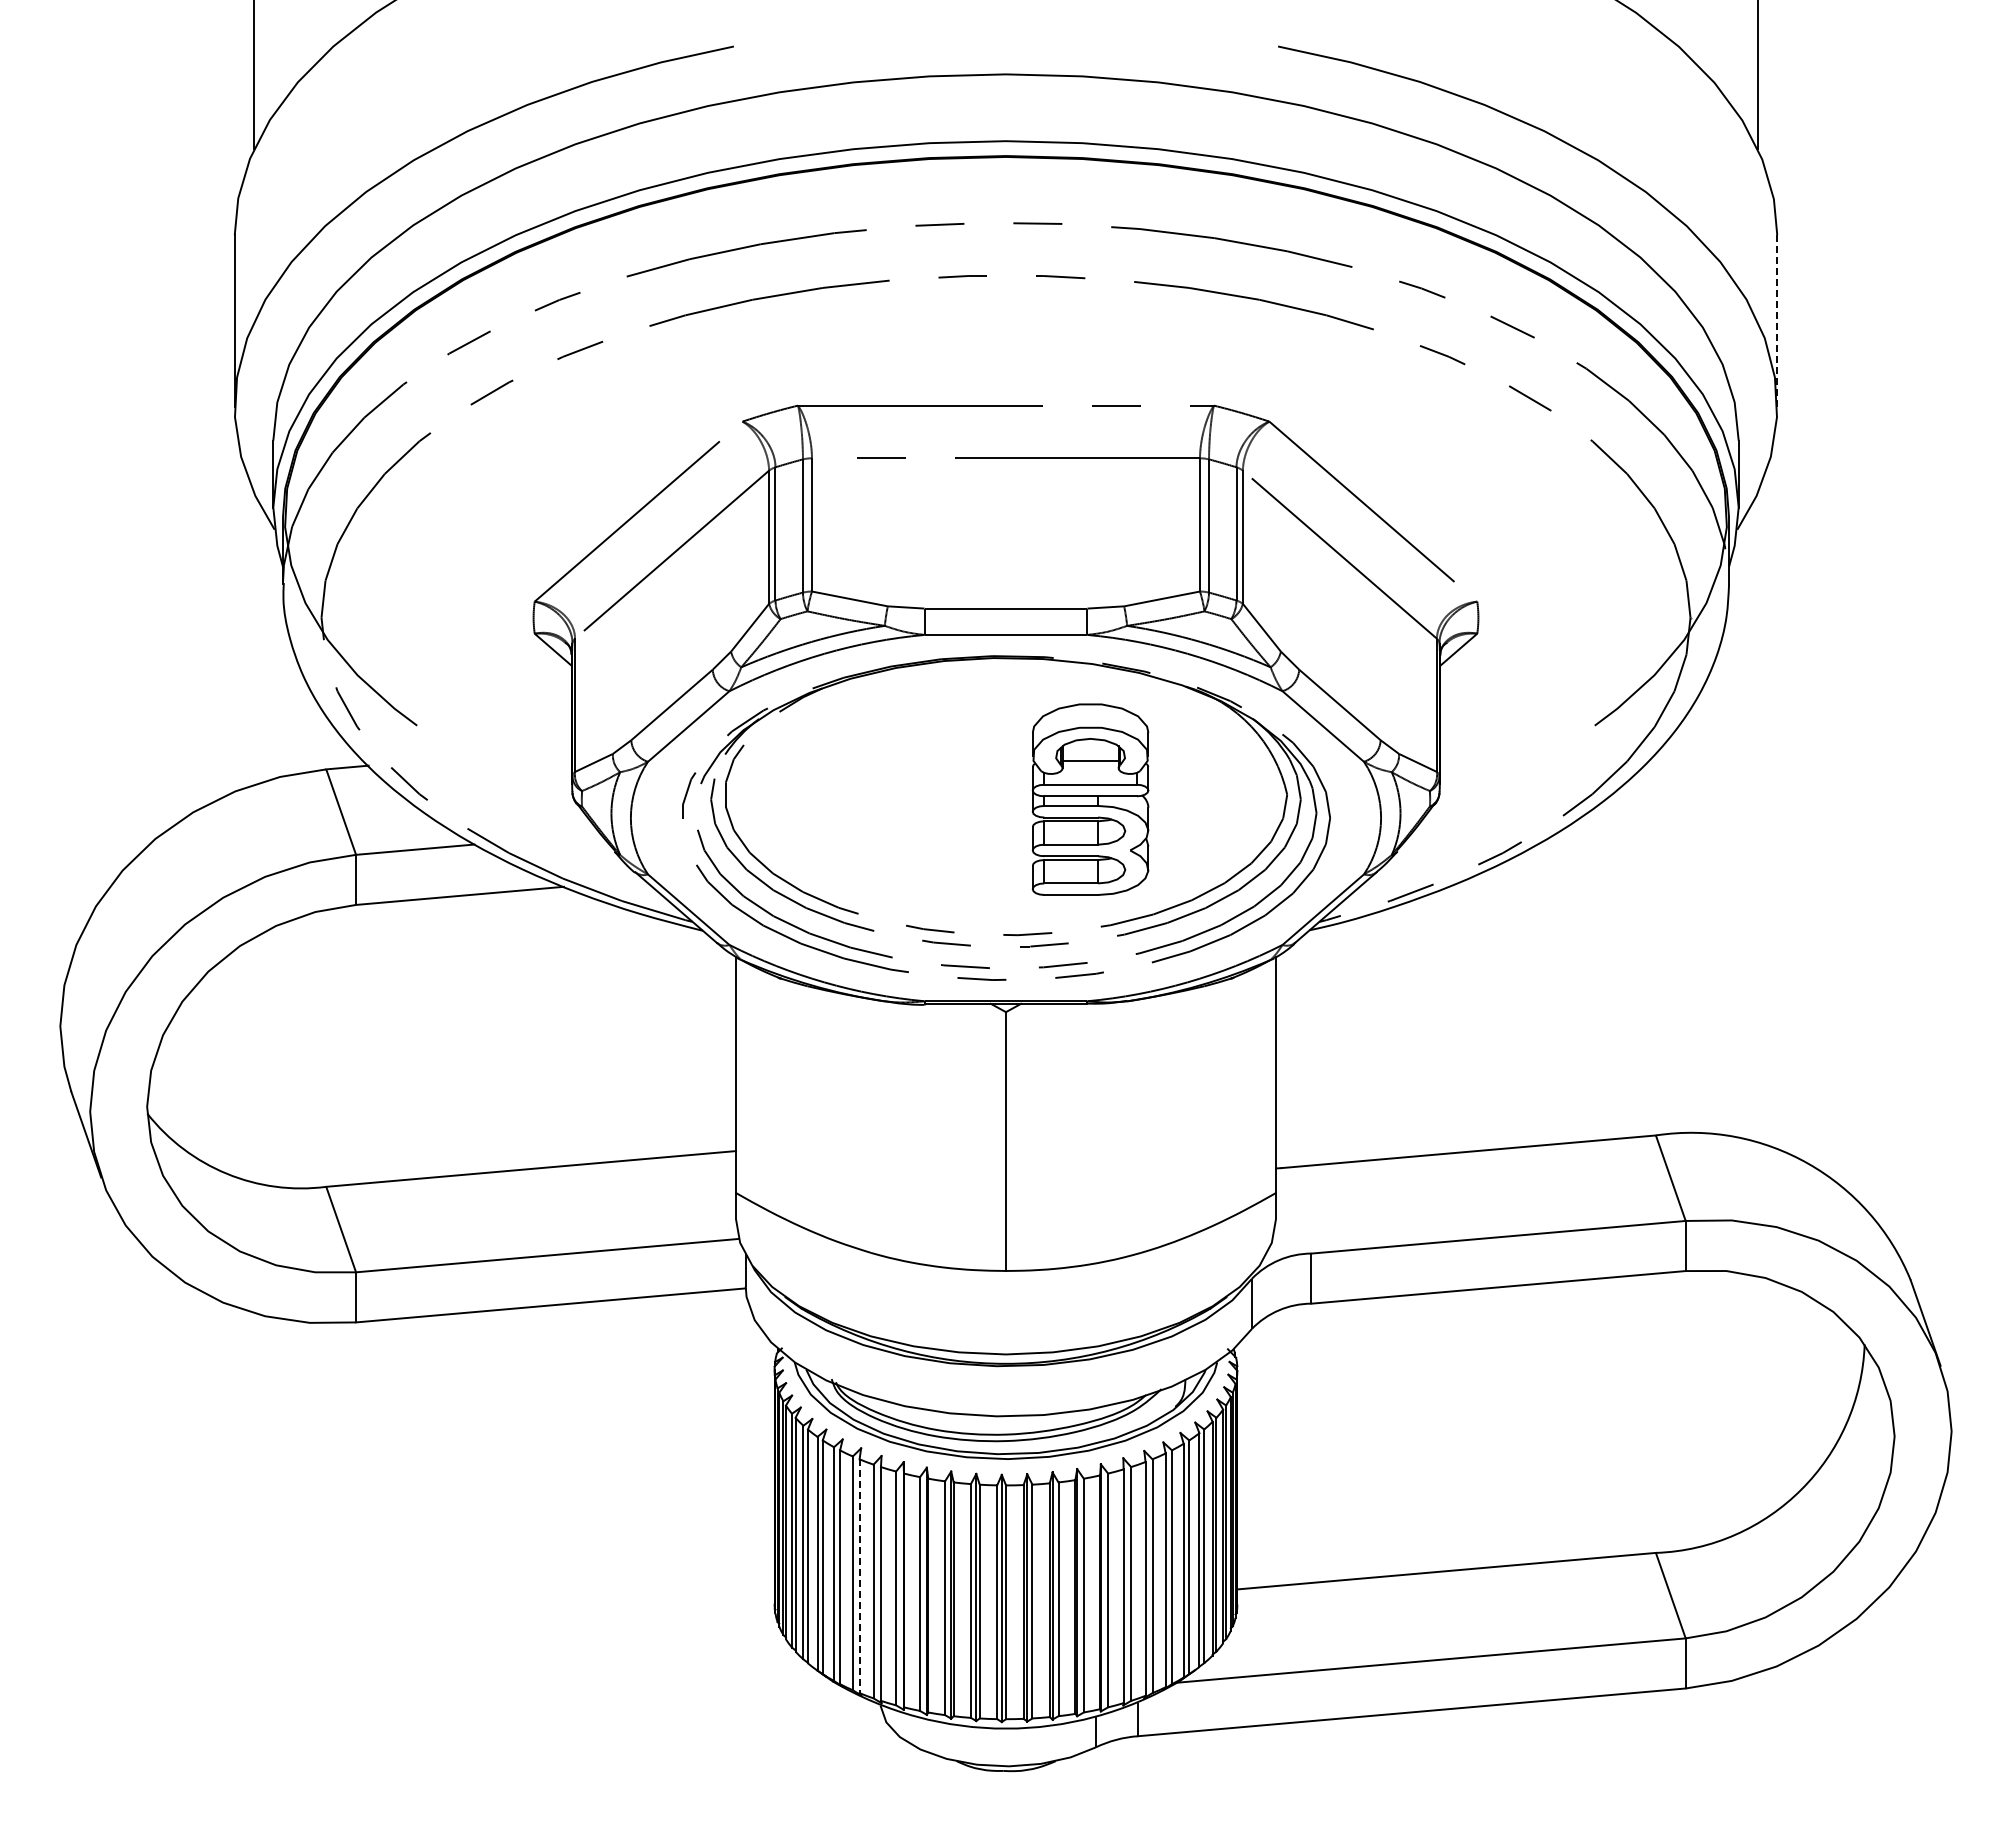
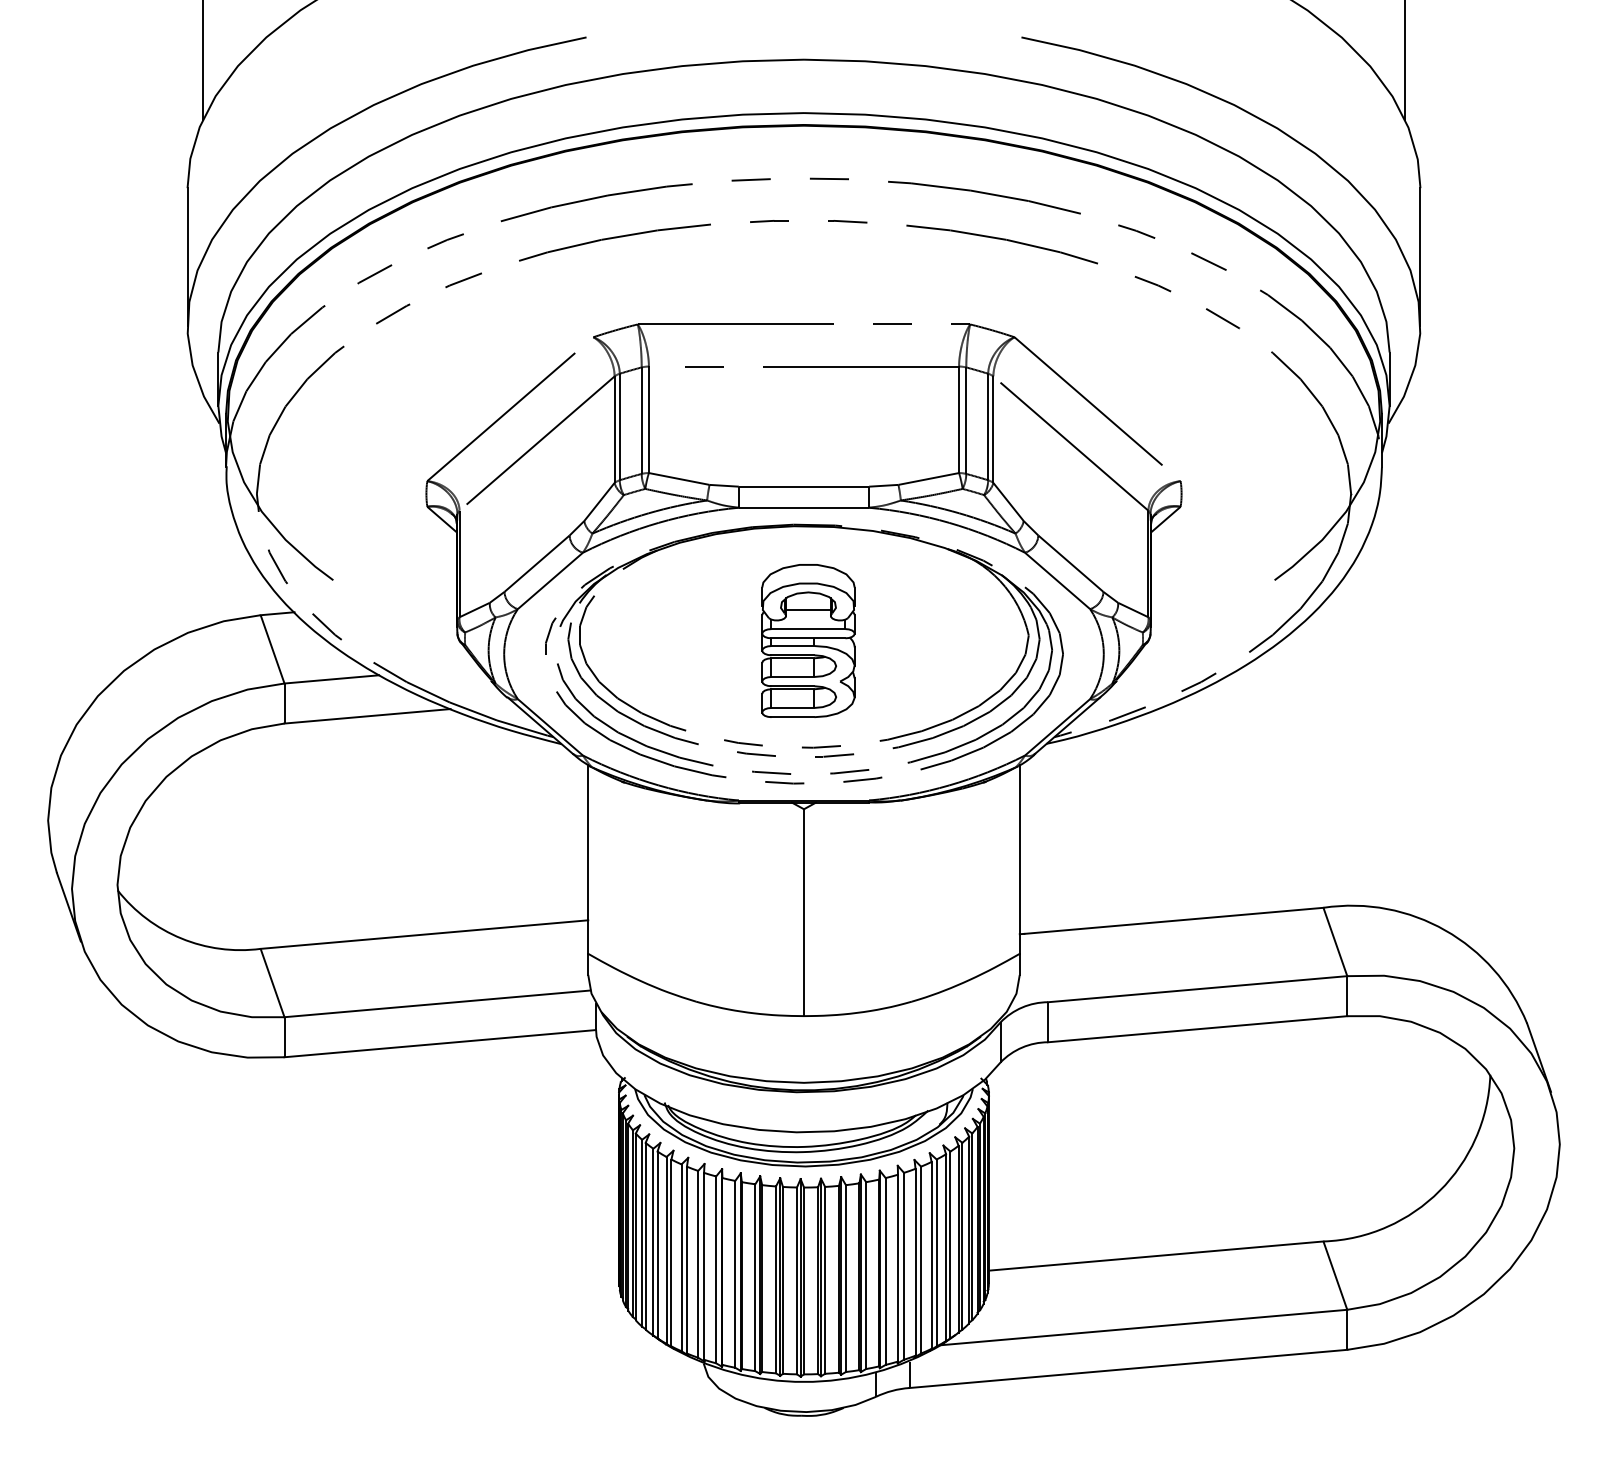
line: (1777, 320) -> (1420, 256), dashed -> solid
part: (1090, 799) -> (808, 640), moved
line: (859, 1576) -> (686, 1260), dashed -> solid

